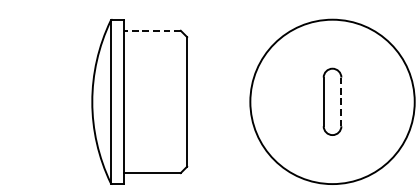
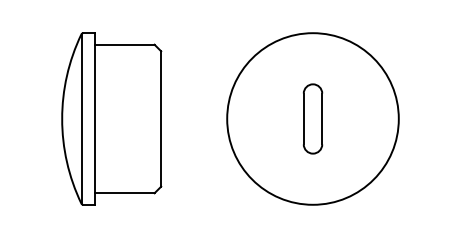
line: (151, 30) -> (124, 44), dashed -> solid
line: (341, 101) -> (322, 118), dashed -> solid

